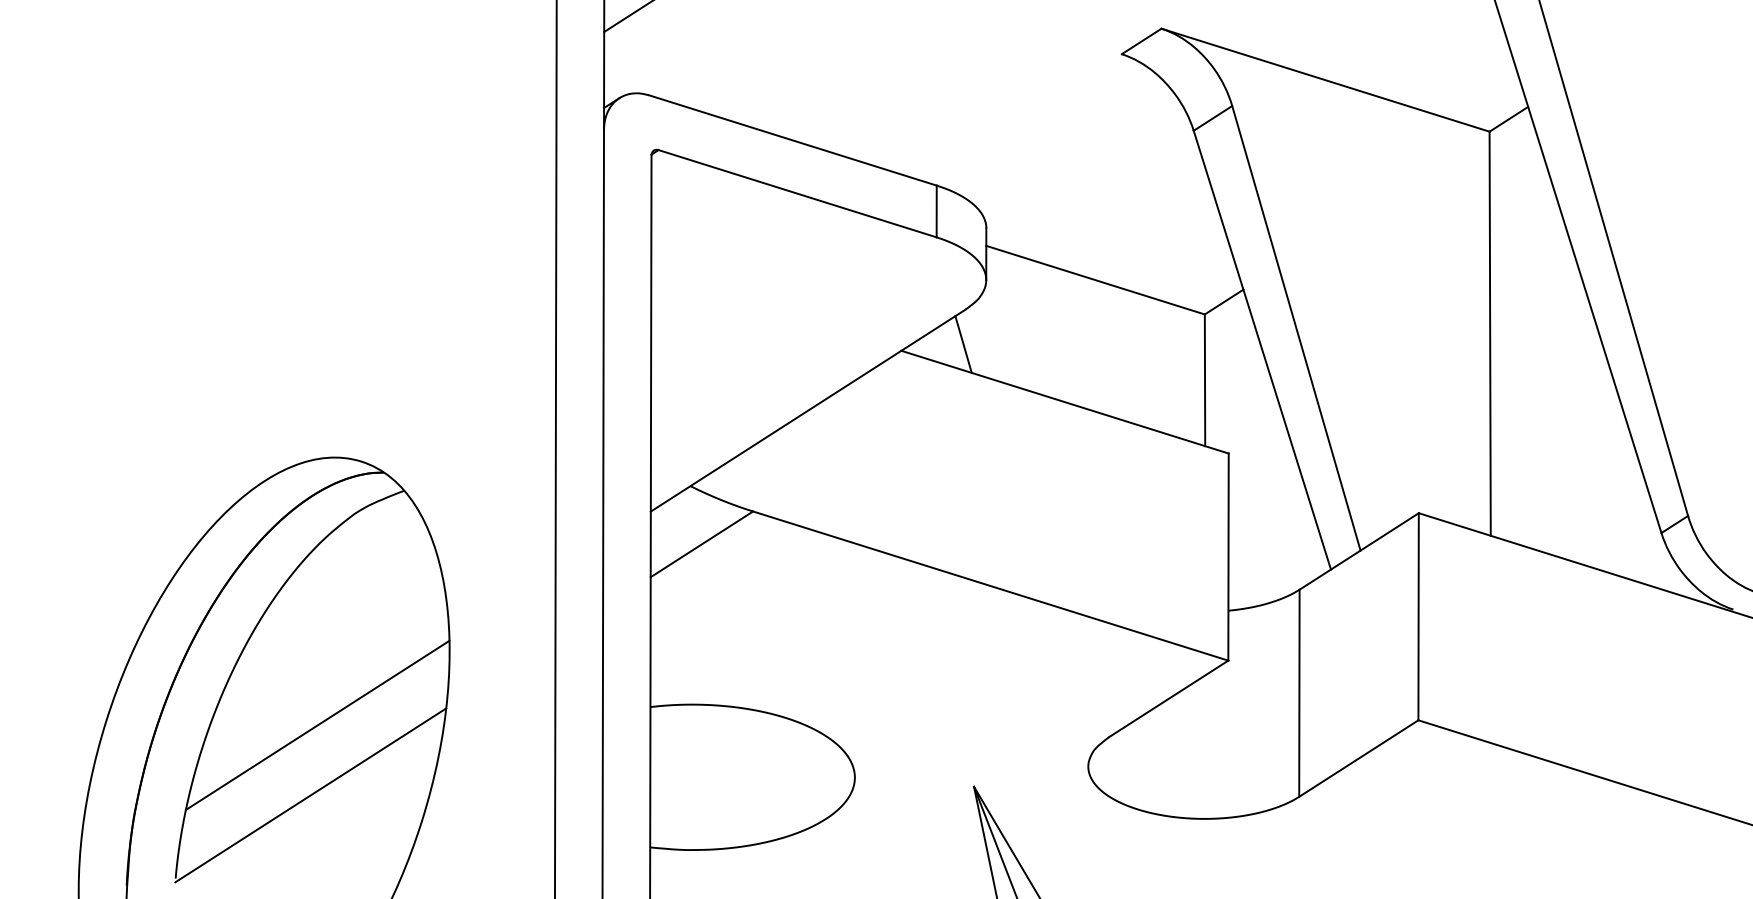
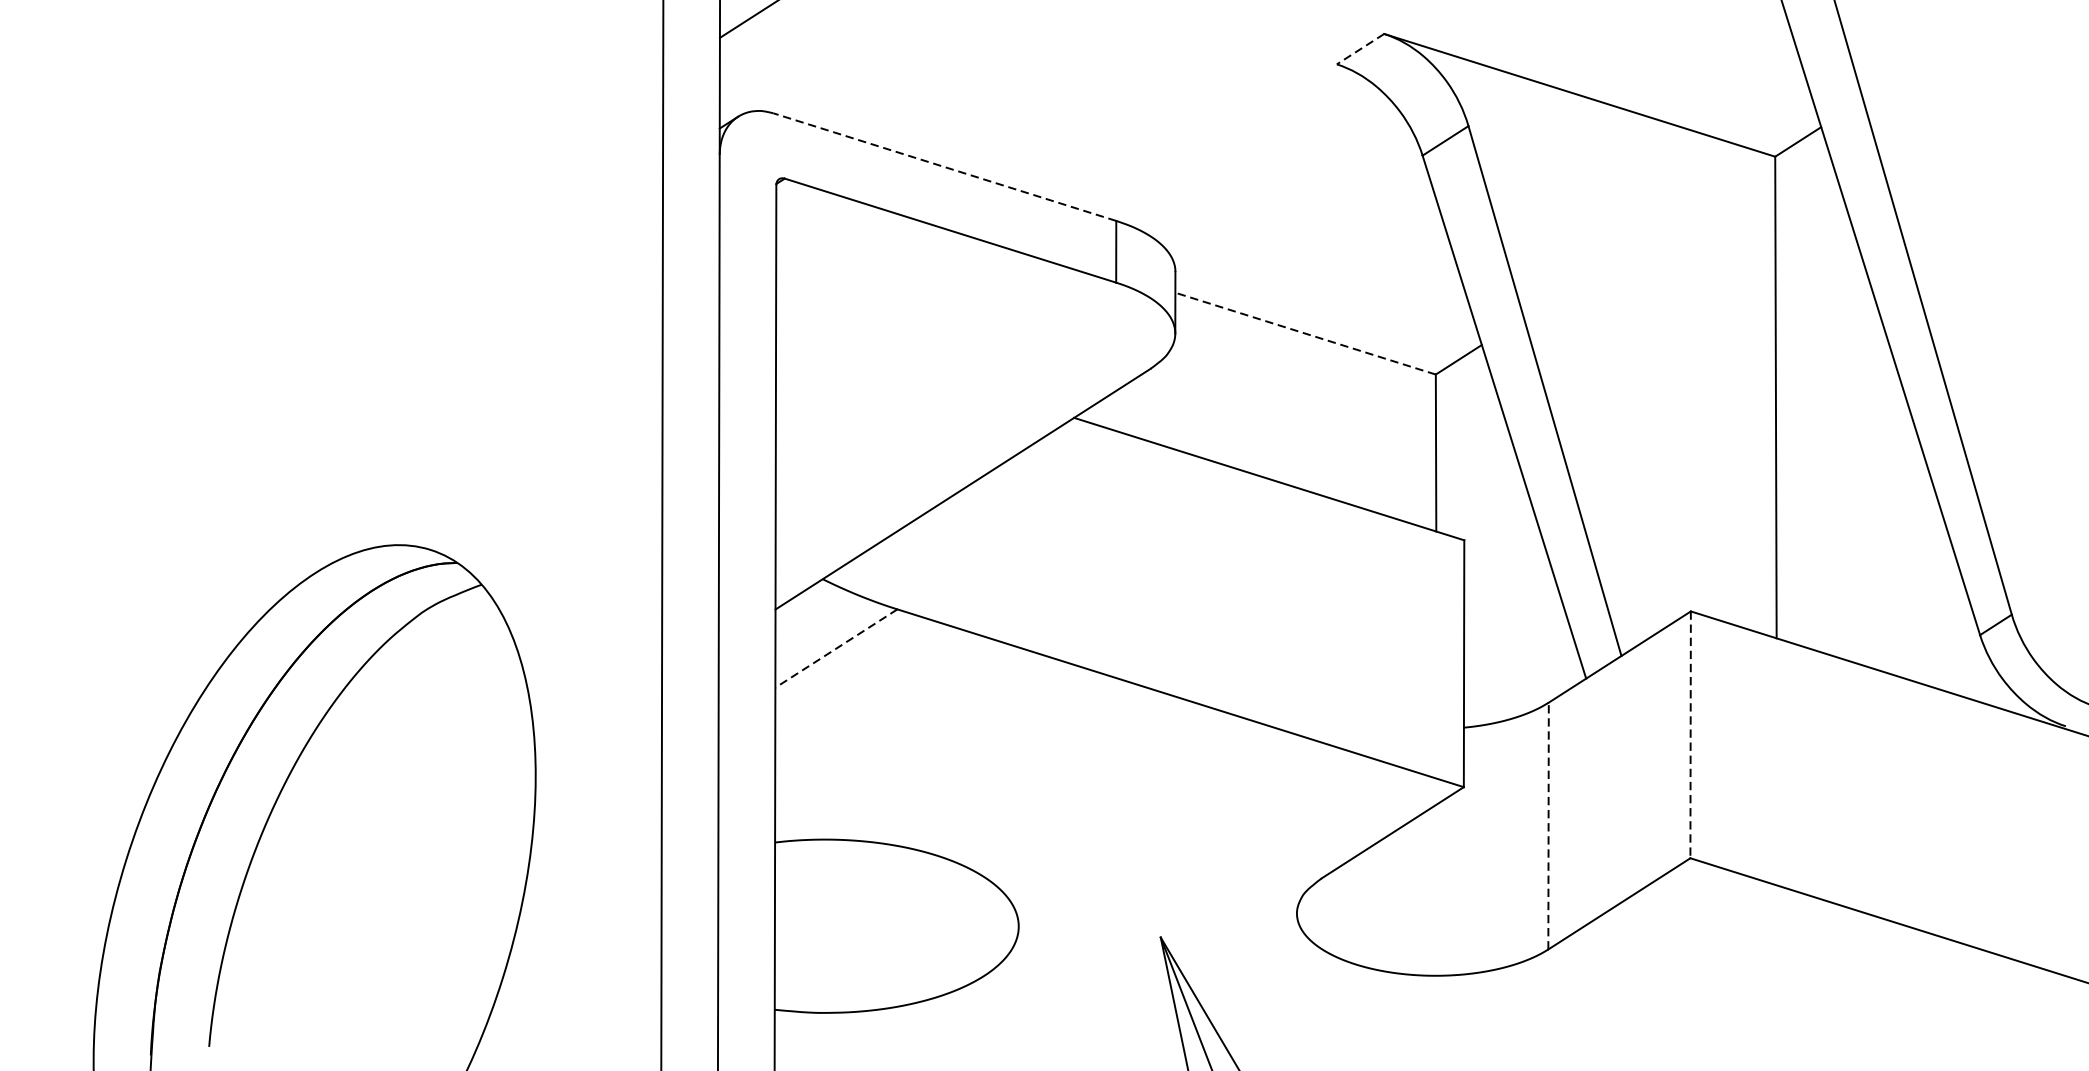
line: (1141, 41) -> (1360, 49), solid -> dashed
line: (792, 140) -> (944, 167), solid -> dashed
line: (1095, 280) -> (1305, 334), solid -> dashed
line: (963, 344) -> (1148, 410), removed
line: (701, 544) -> (835, 648), solid -> dashed
line: (1418, 616) -> (1690, 734), solid -> dashed
line: (1299, 693) -> (1548, 826), solid -> dashed
line: (317, 724) -> (378, 863), removed
line: (310, 795) -> (369, 947), removed

